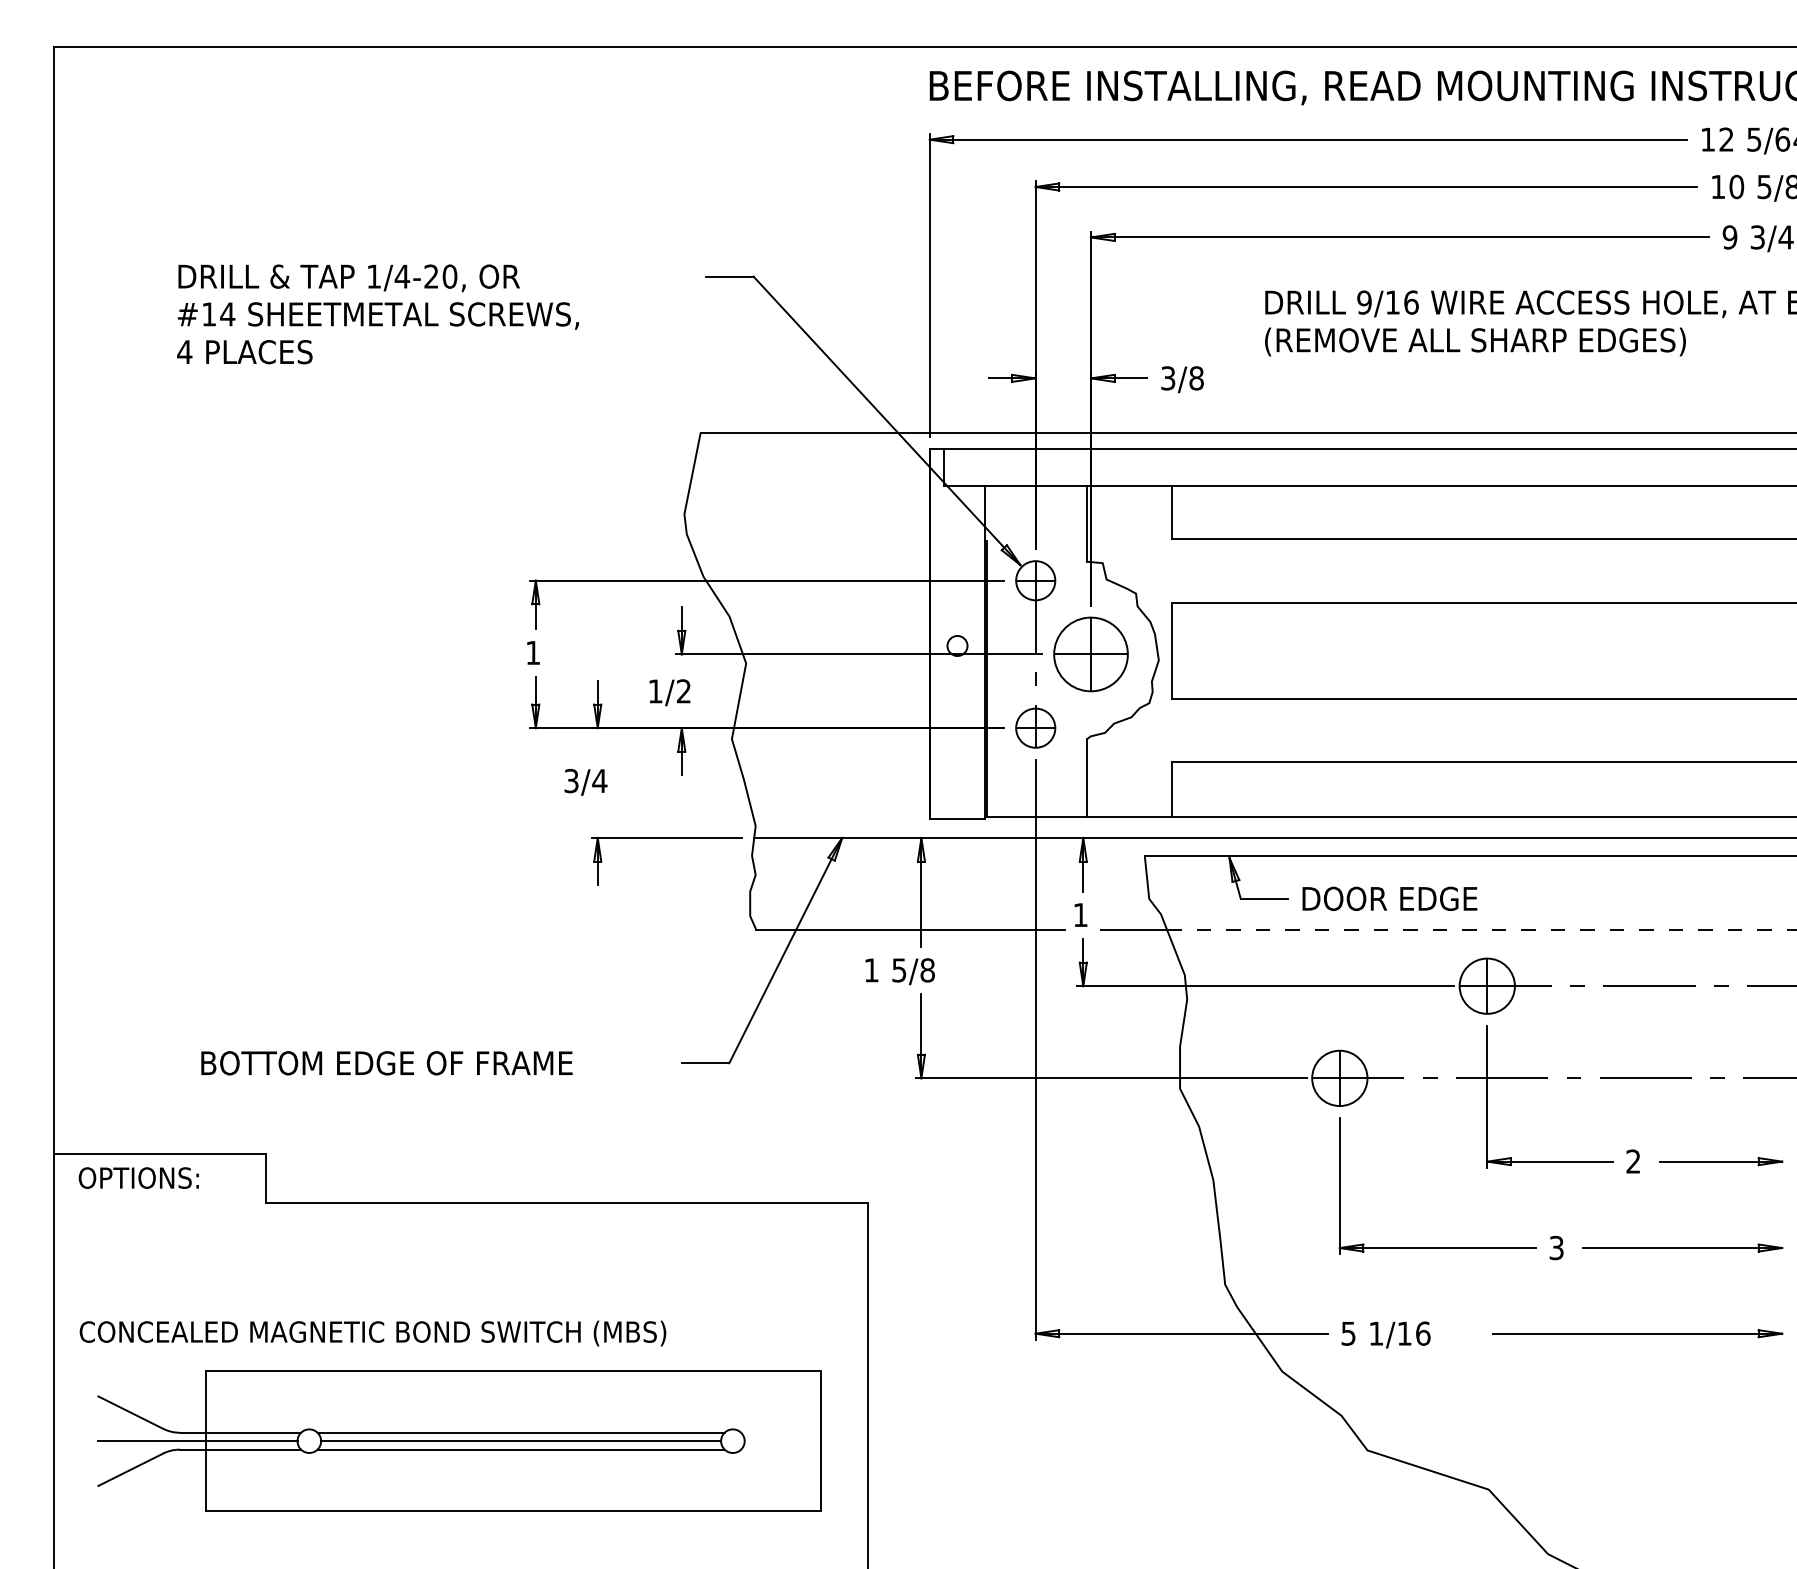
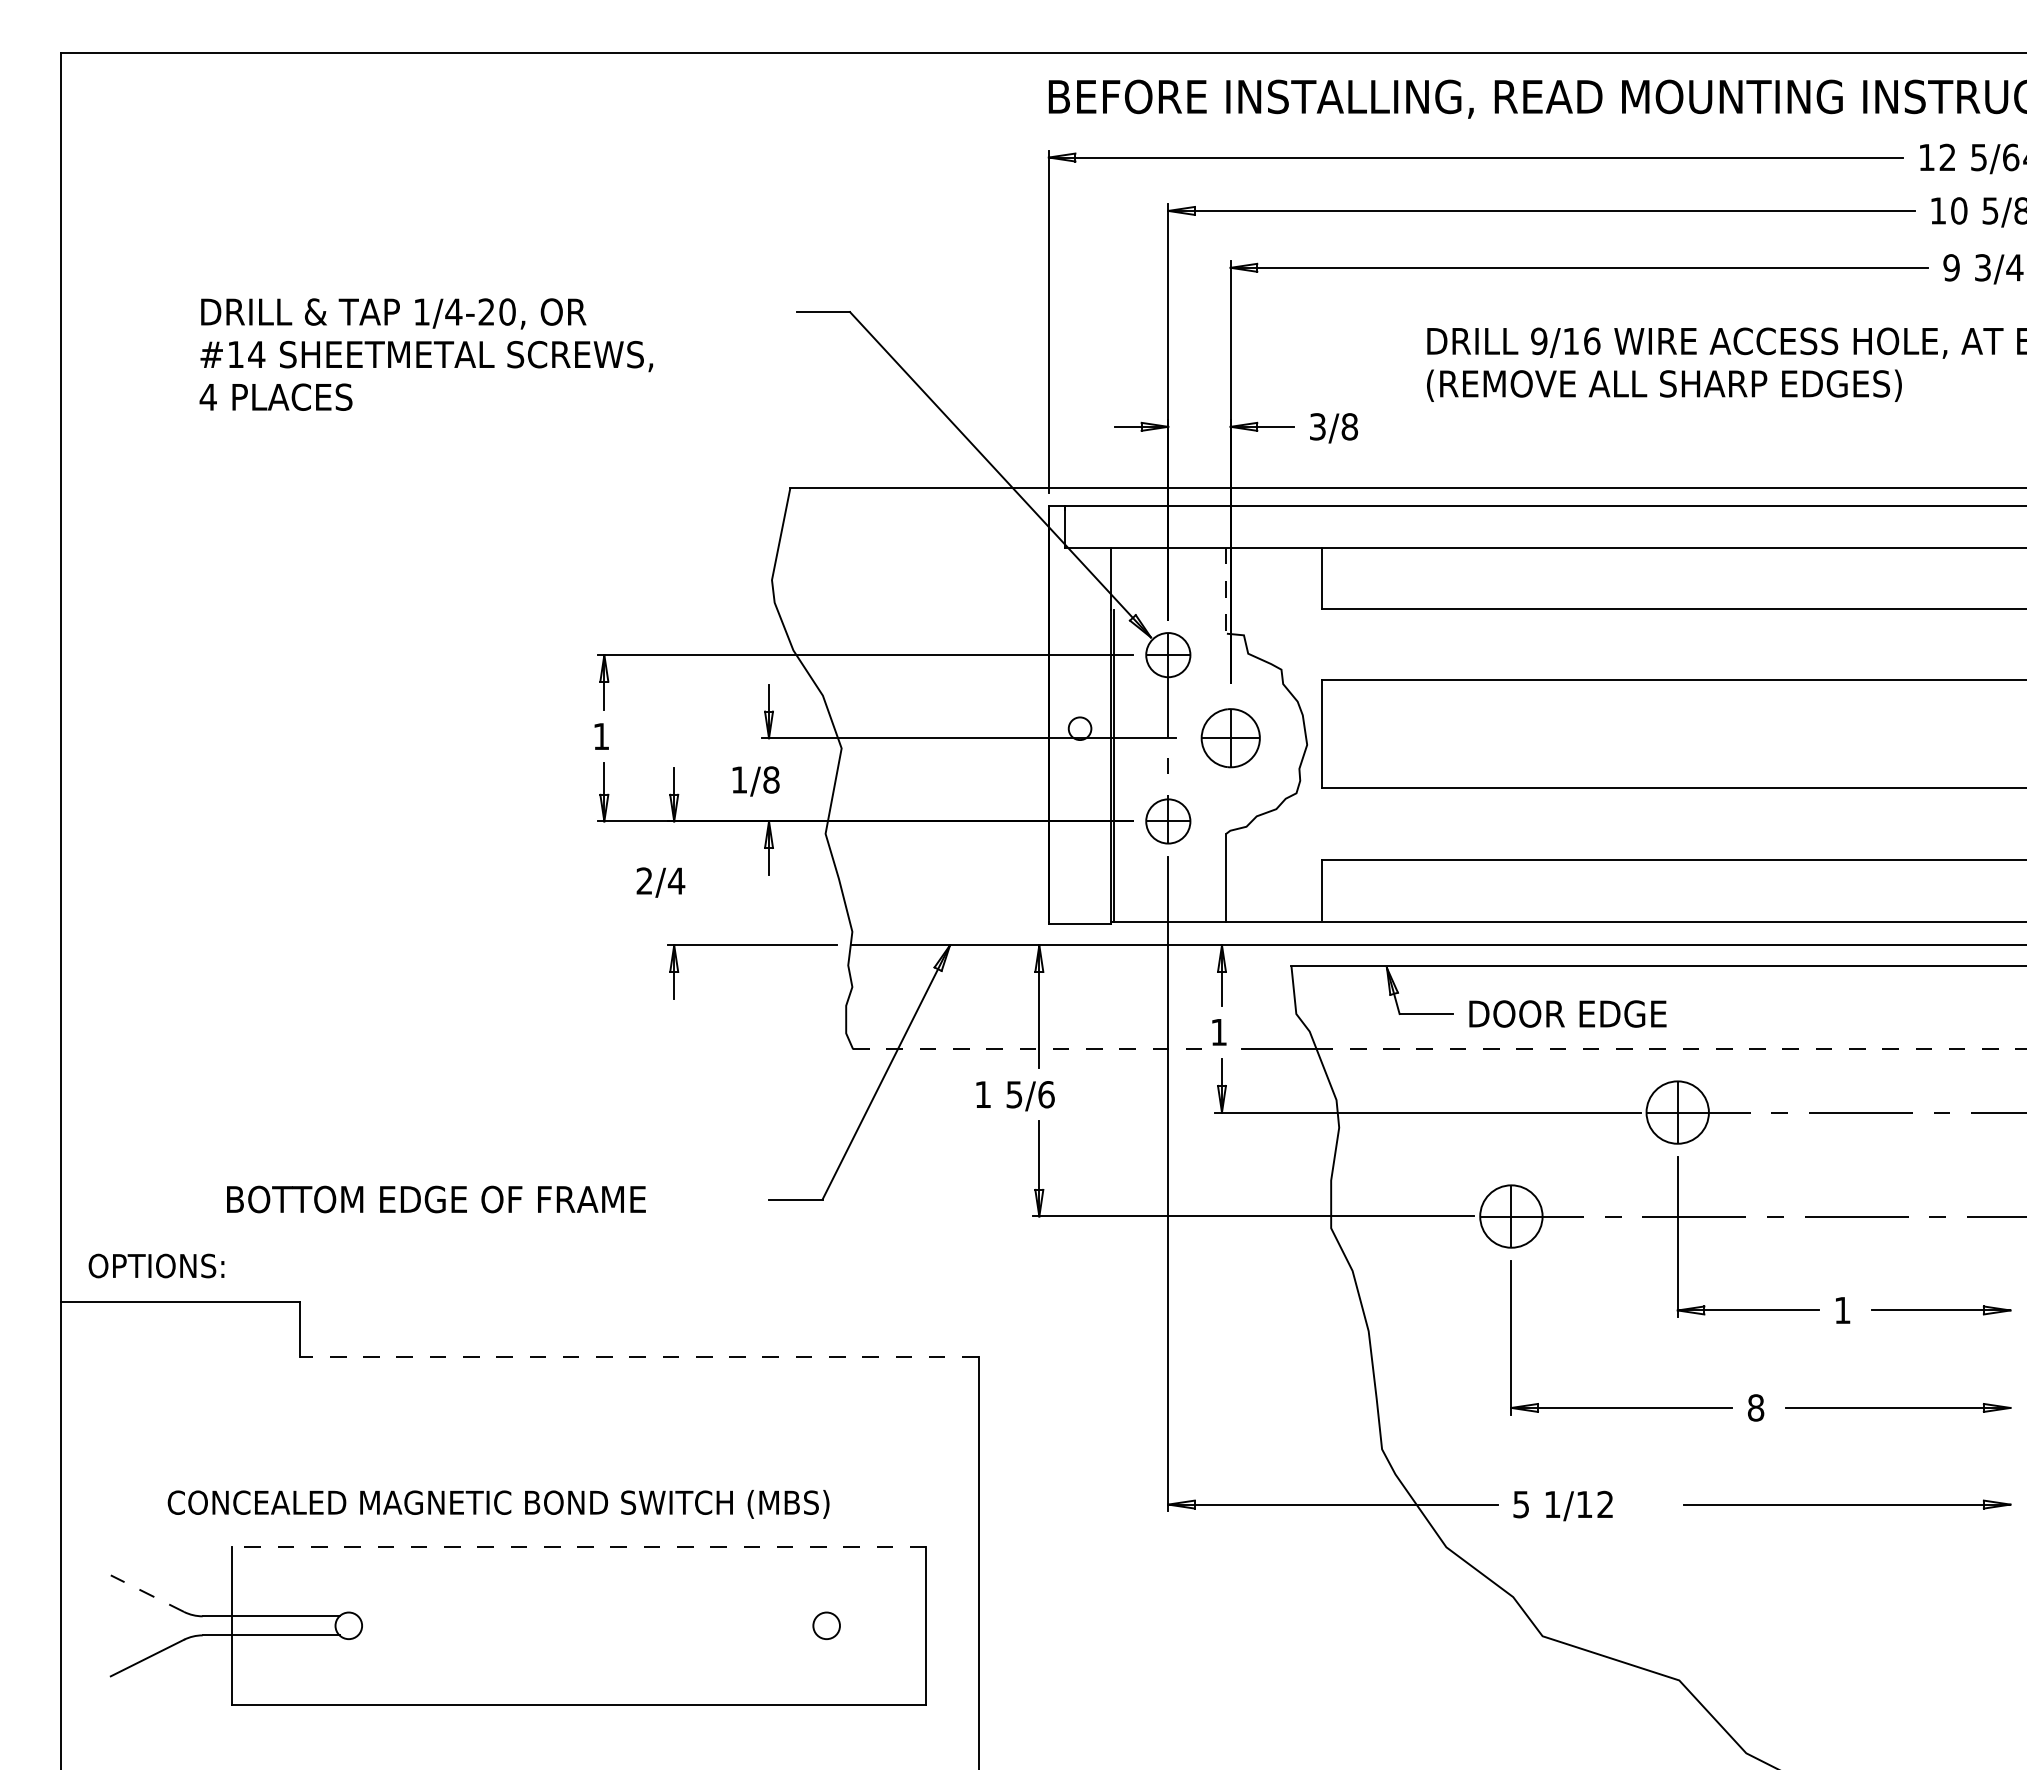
line: (1087, 523) -> (1226, 590), solid -> dashed
part: (1090, 653) -> (1230, 737), size x0.7
text: (683, 690) -> (771, 779), 1/2 -> 1/8
text: (571, 780) -> (644, 880), 3/4 -> 2/4
line: (910, 930) -> (1027, 1049), solid -> dashed
text: (927, 970) -> (1046, 1094), 5/8 -> 5/6
text: (1633, 1160) -> (1842, 1309), 2 -> 1
text: (138, 1177) -> (156, 1265), moved
line: (566, 1202) -> (639, 1356), solid -> dashed
text: (1556, 1247) -> (1755, 1407), 3 -> 8
text: (372, 1333) -> (498, 1504), moved
text: (1423, 1333) -> (1605, 1504), 1/16 -> 1/12
line: (512, 1370) -> (578, 1546), solid -> dashed
line: (130, 1412) -> (147, 1593), solid -> dashed
line: (520, 1432) -> (587, 1616), removed
line: (197, 1440) -> (222, 1625), removed
line: (520, 1440) -> (587, 1625), removed
line: (520, 1449) -> (587, 1635), removed

